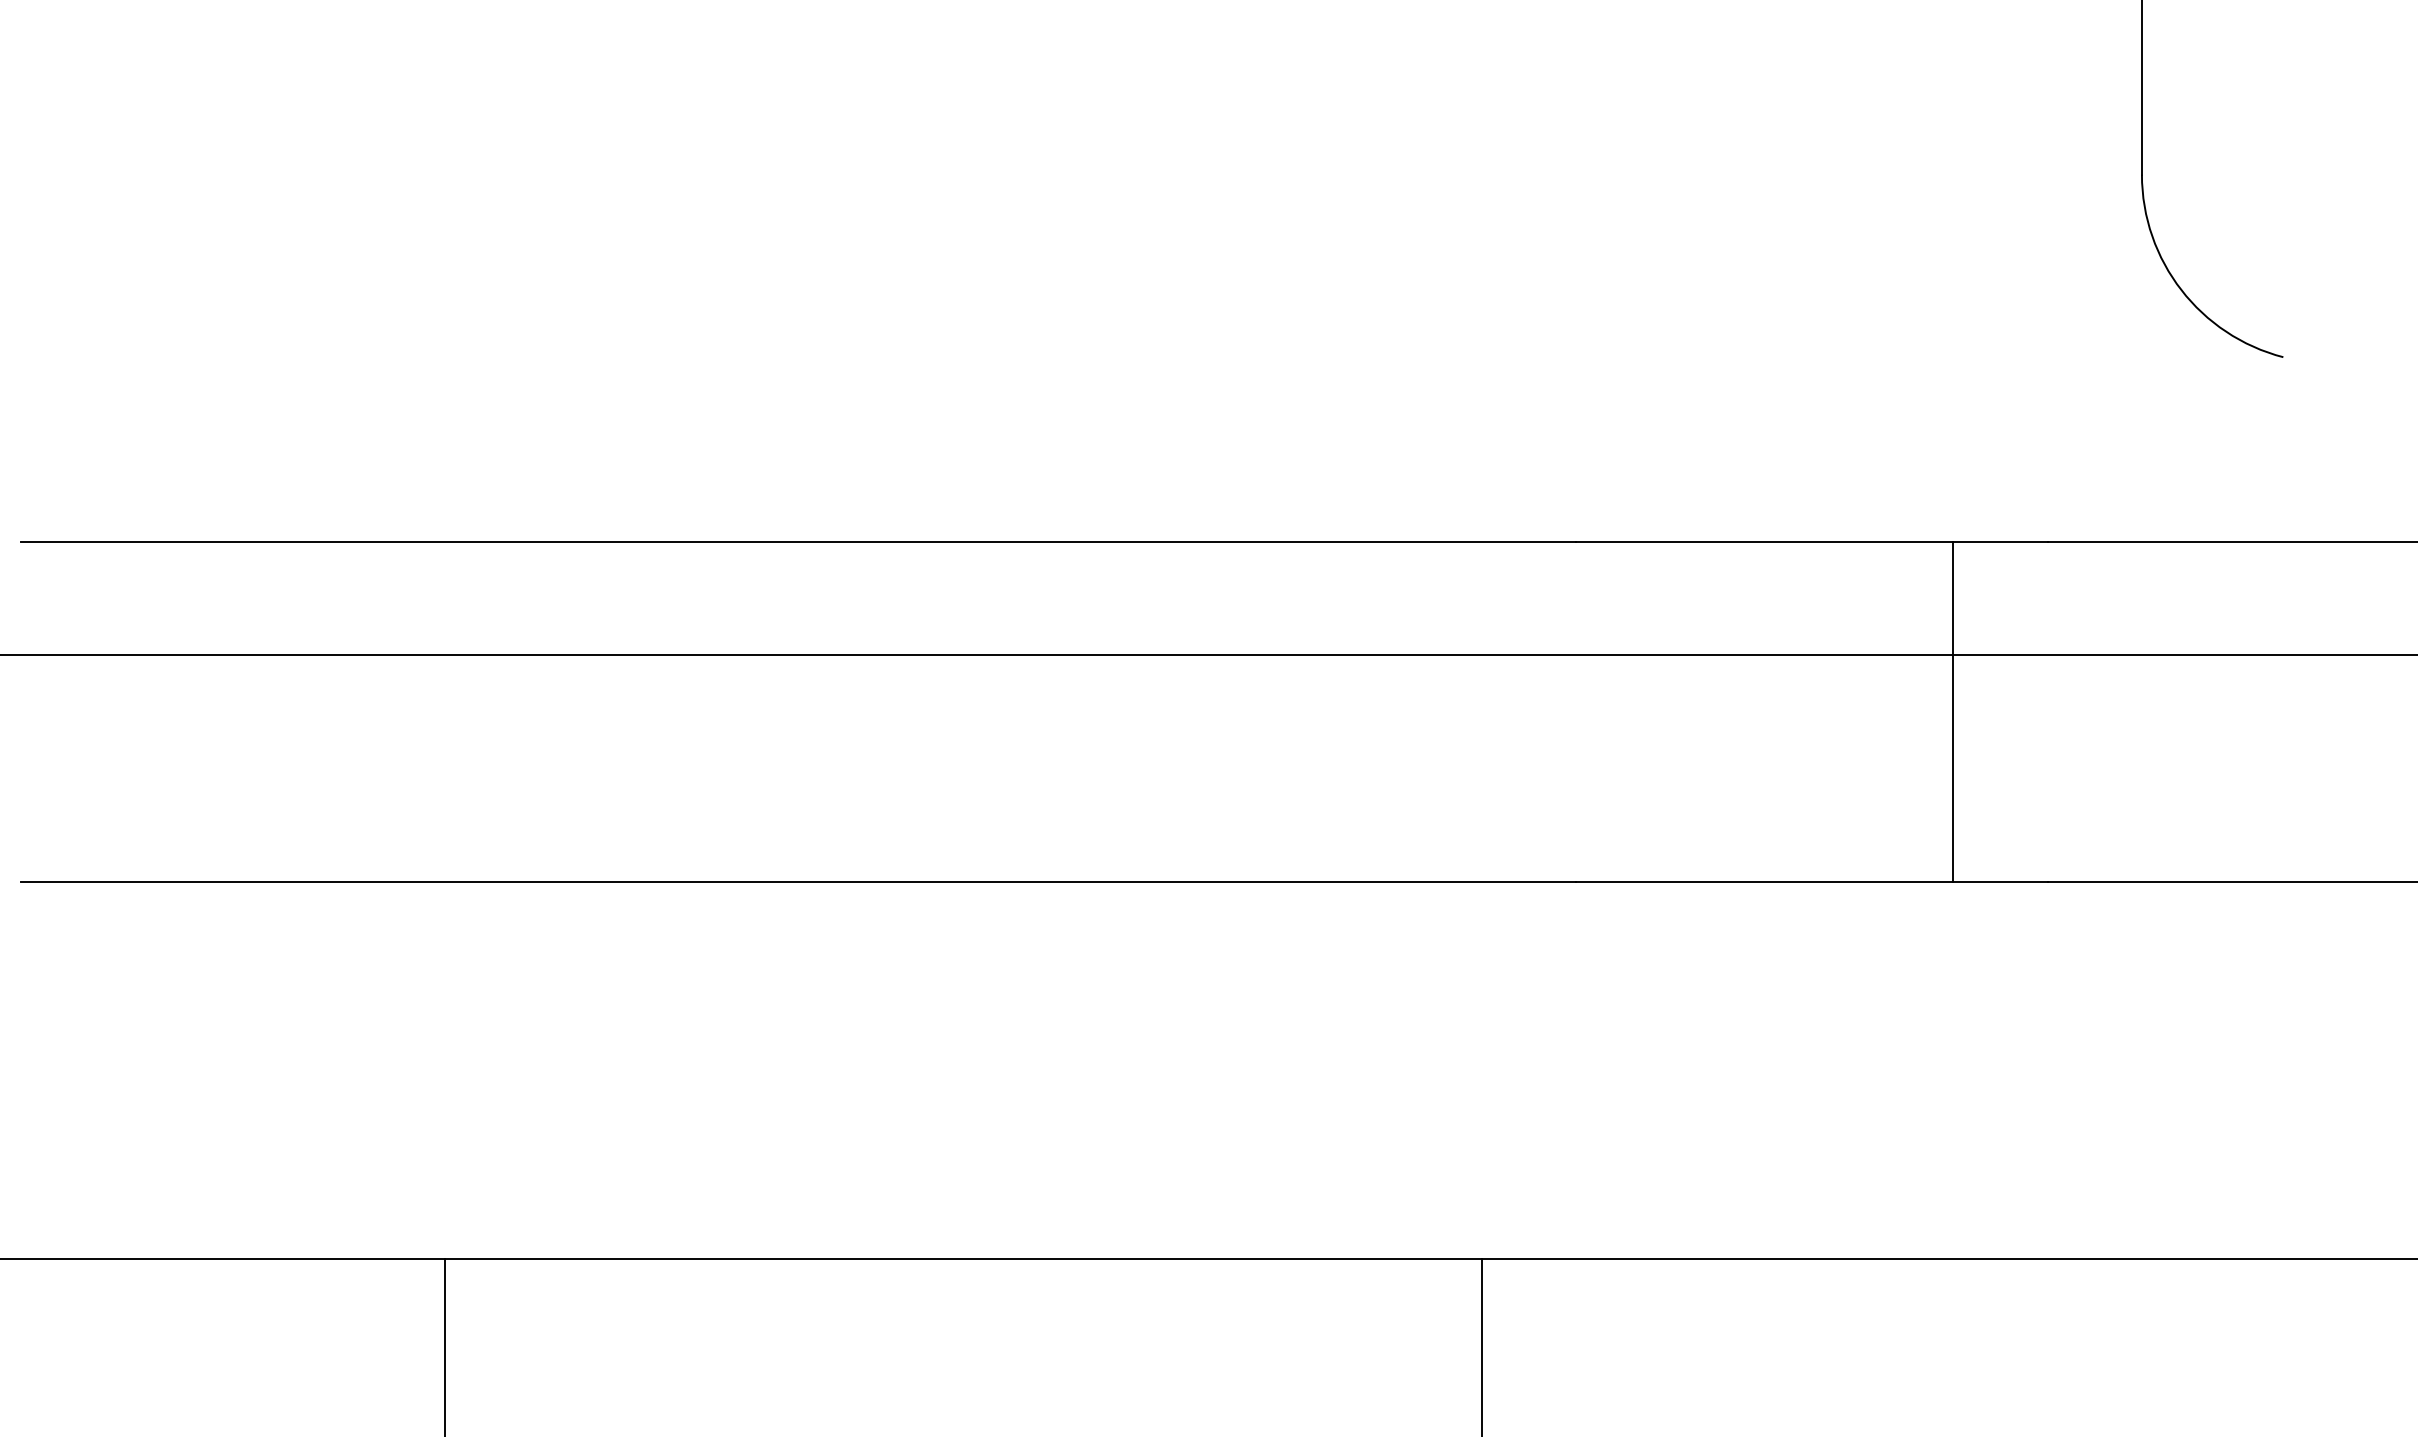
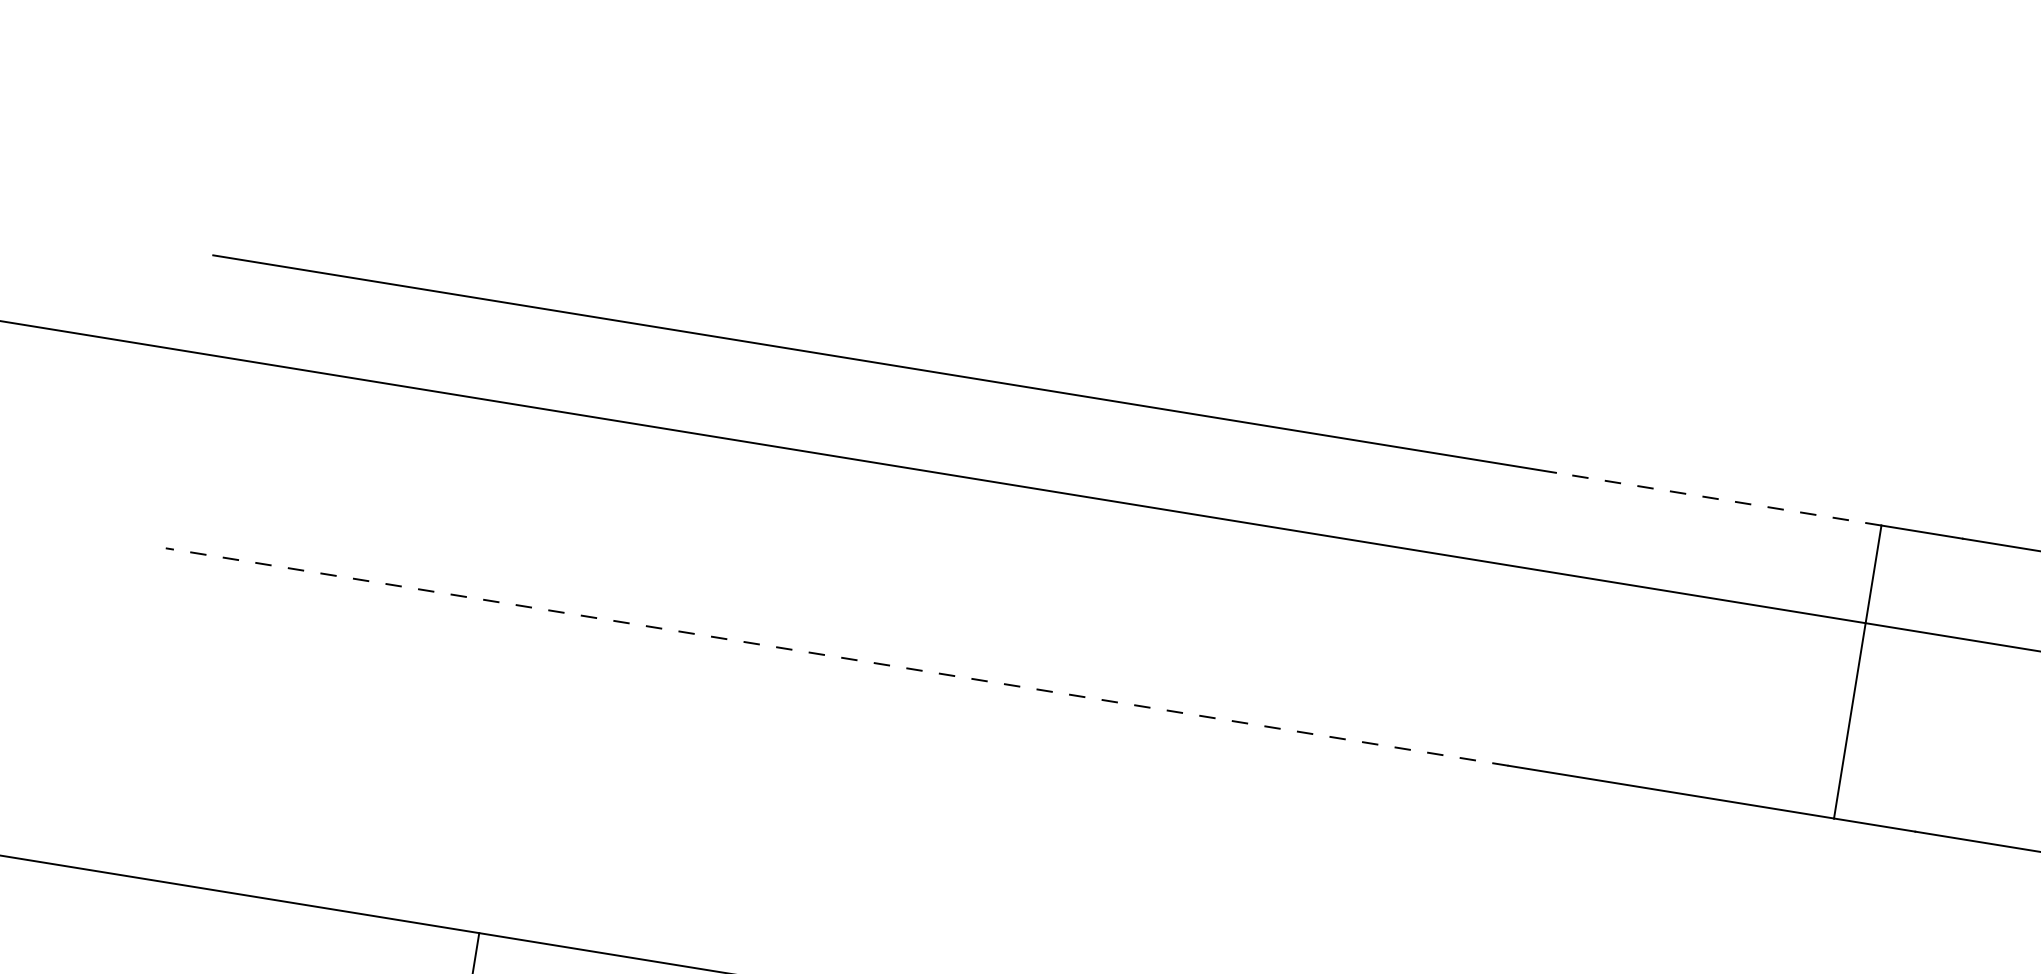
line: (1764, 542) -> (1718, 499), solid -> dashed
line: (798, 881) -> (837, 656), solid -> dashed

